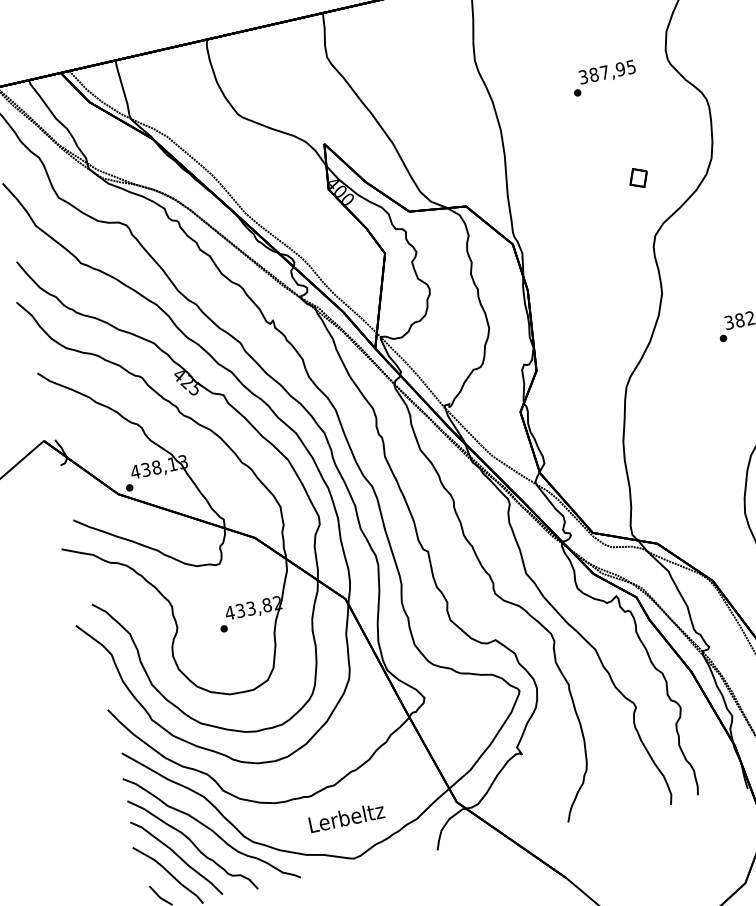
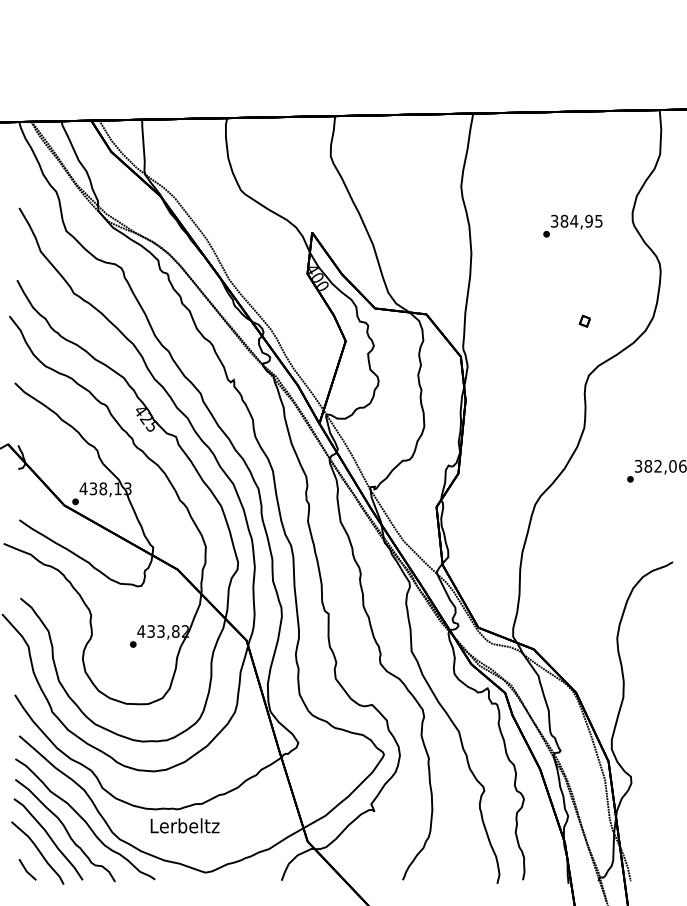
text: (604, 72) -> (574, 221), 387,95 -> 384,95
part: (638, 178) -> (584, 321), size x0.6
text: (346, 817) -> (184, 825), moved

